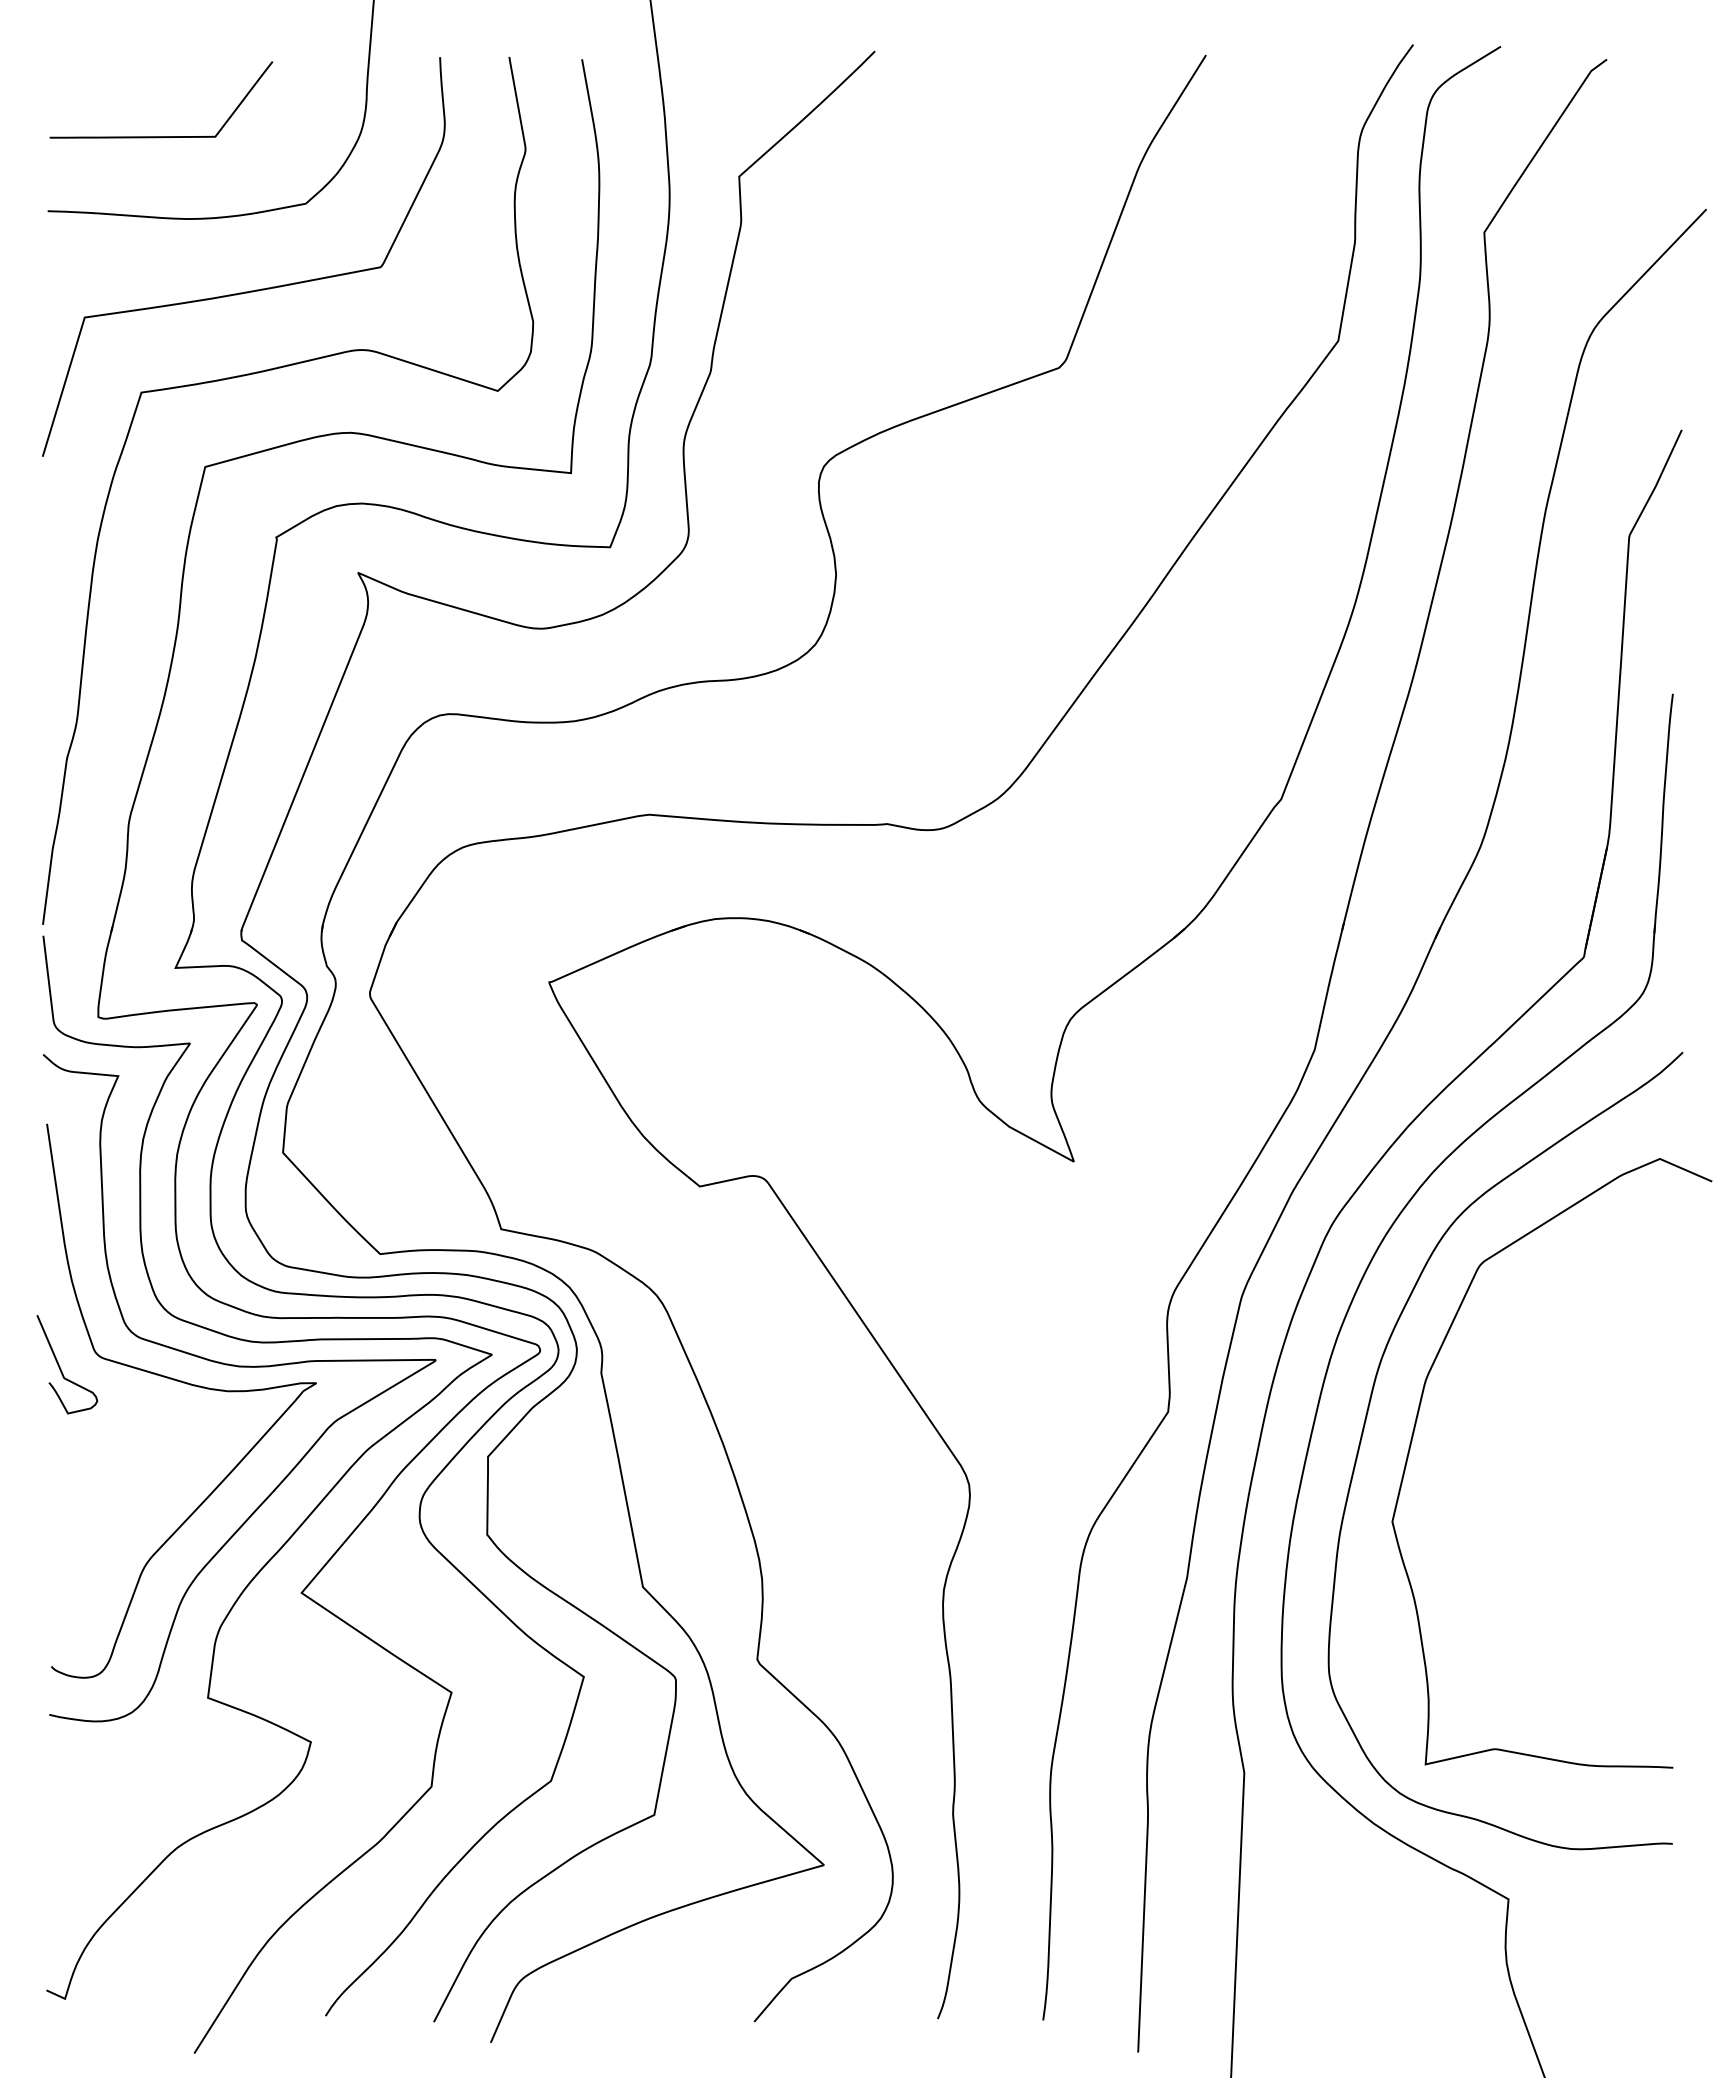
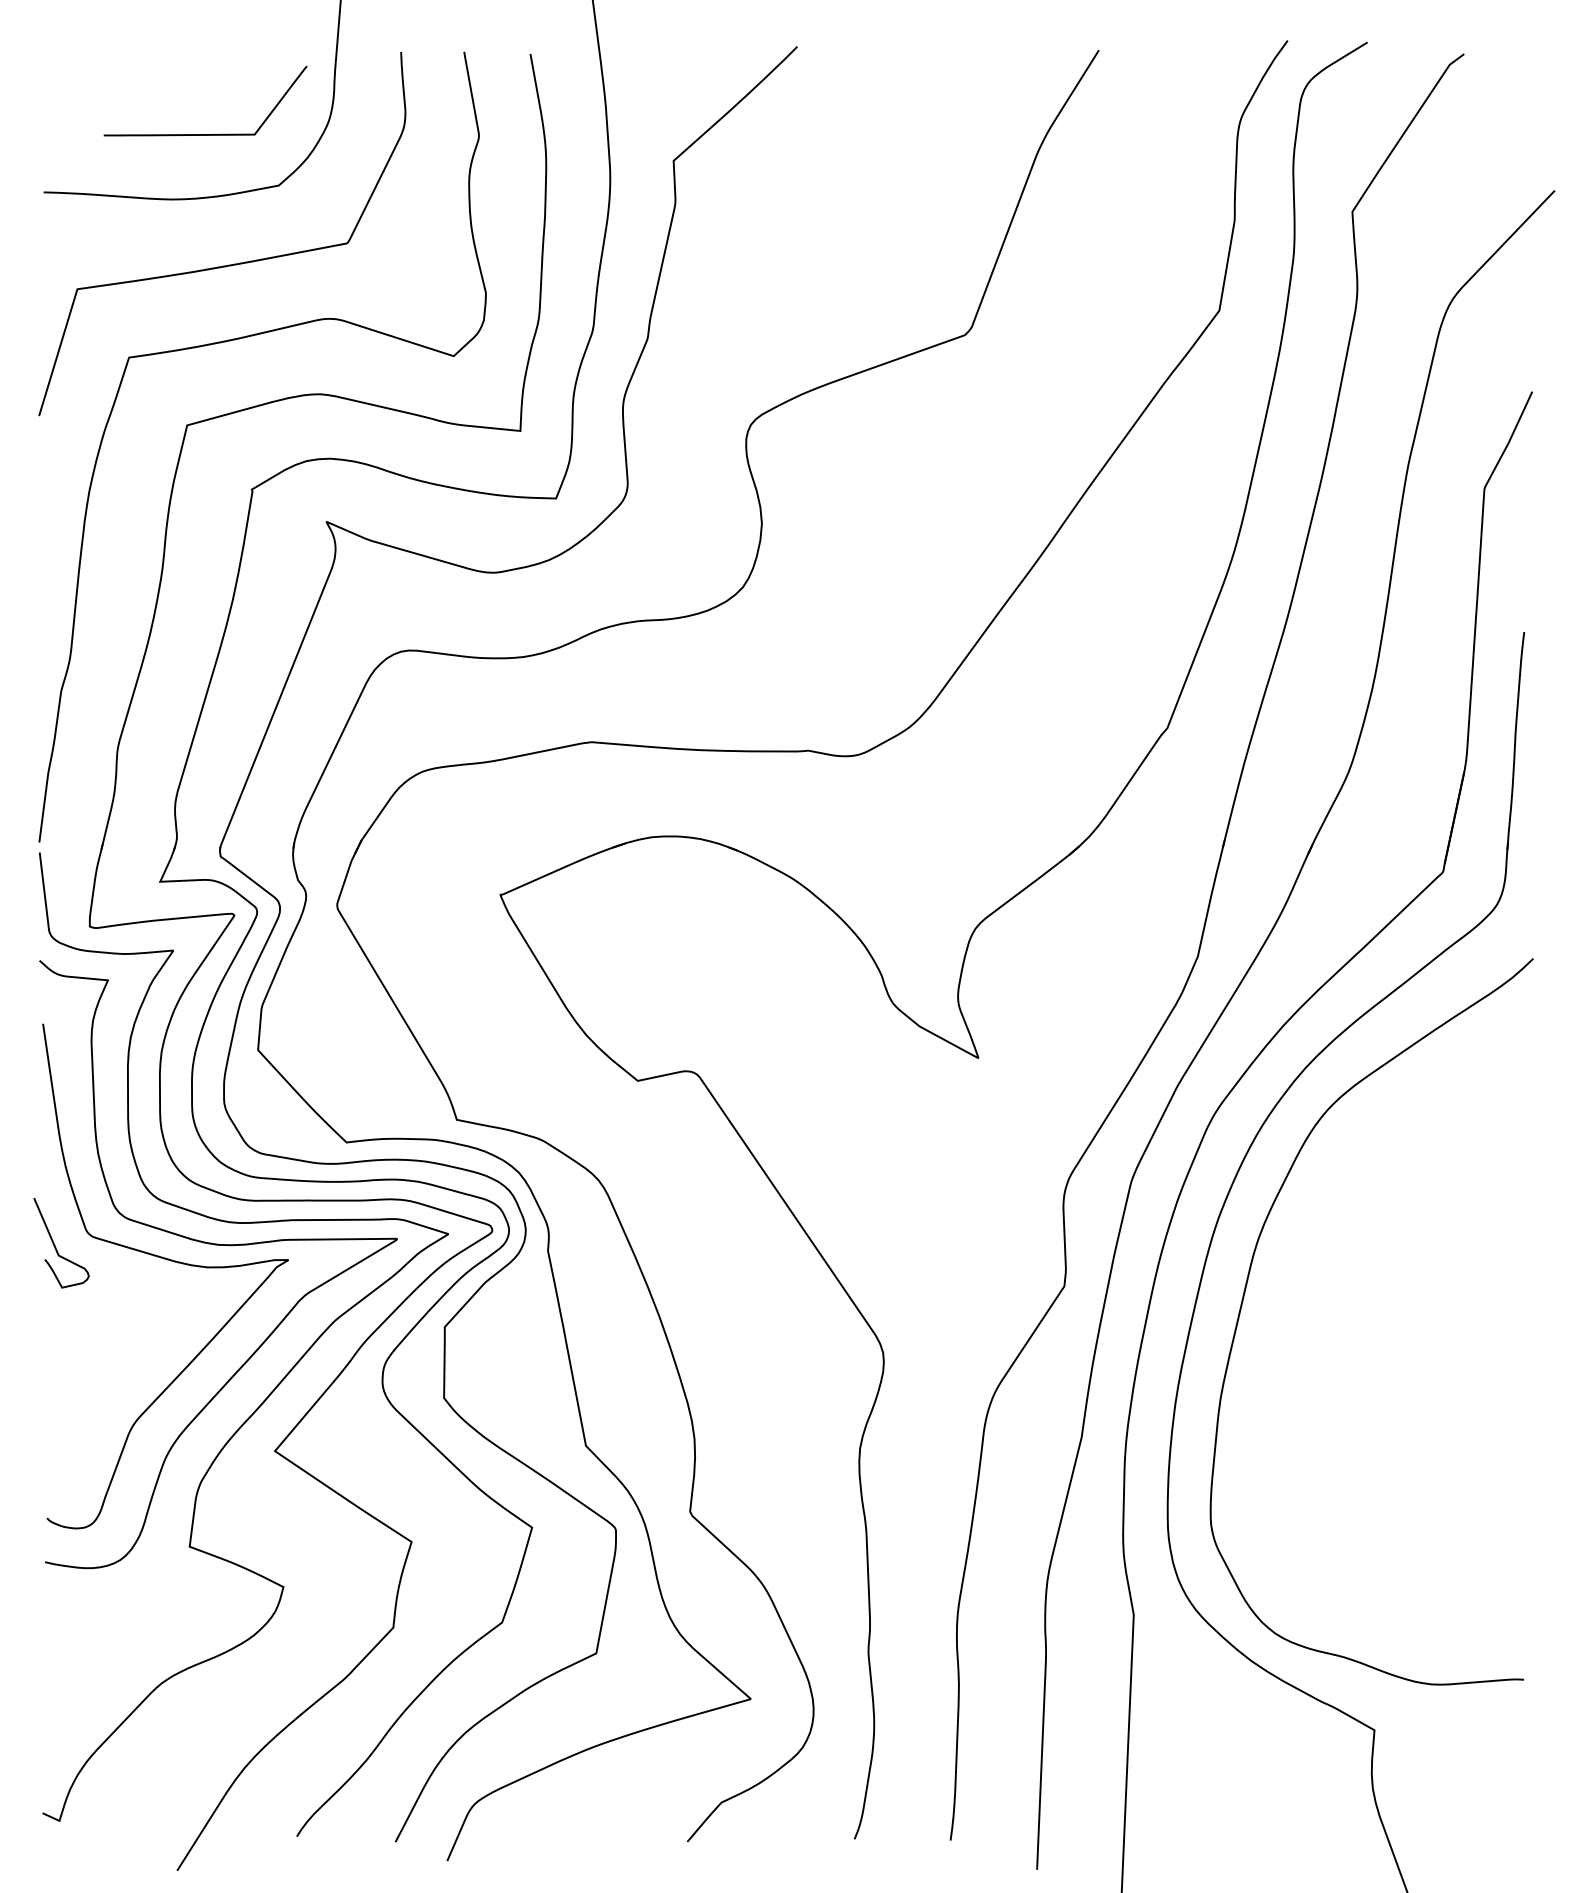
curve: (161, 136) -> (205, 134), moved
curve: (1413, 1437) -> (1287, 1309), removed

